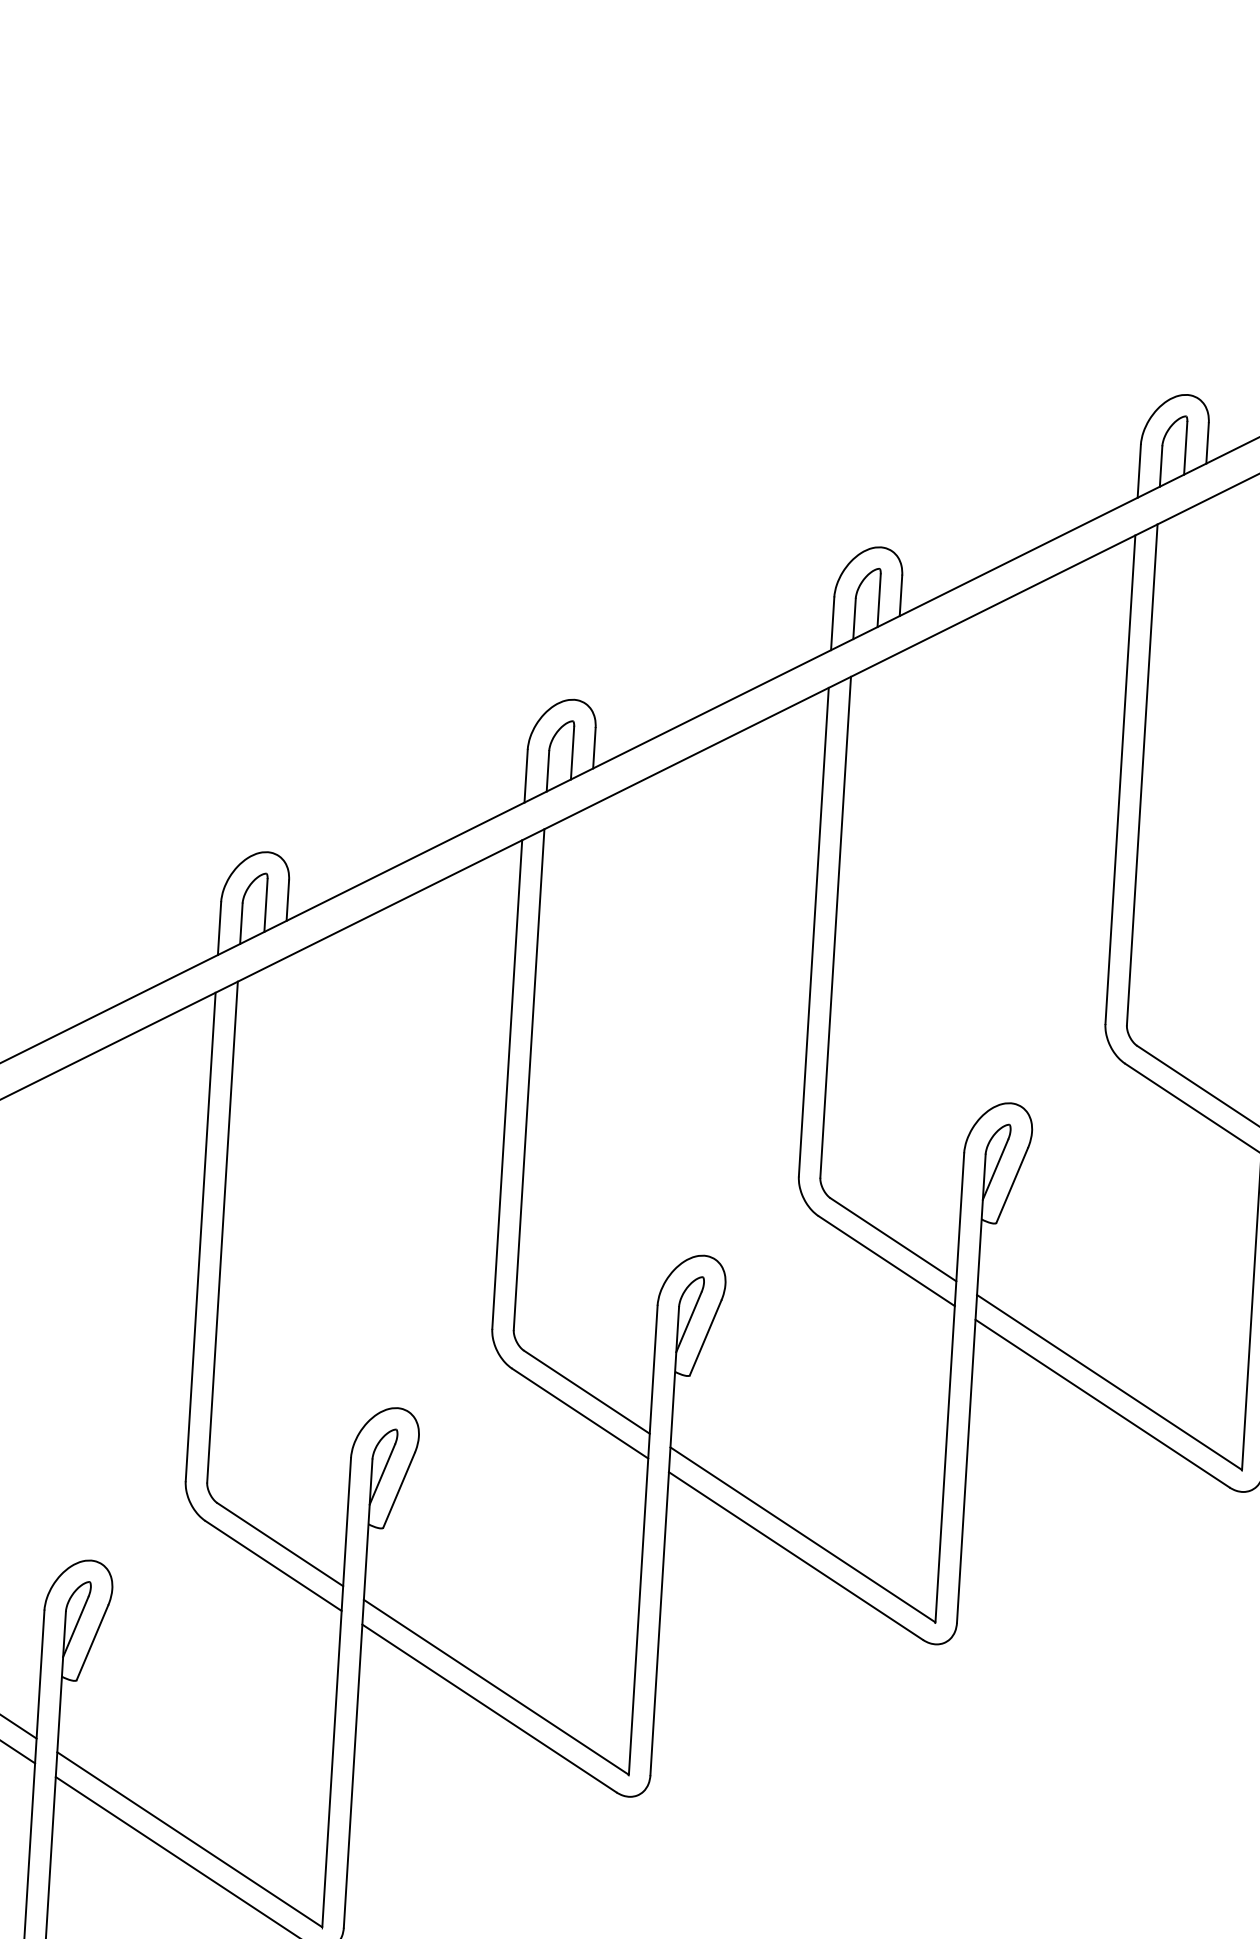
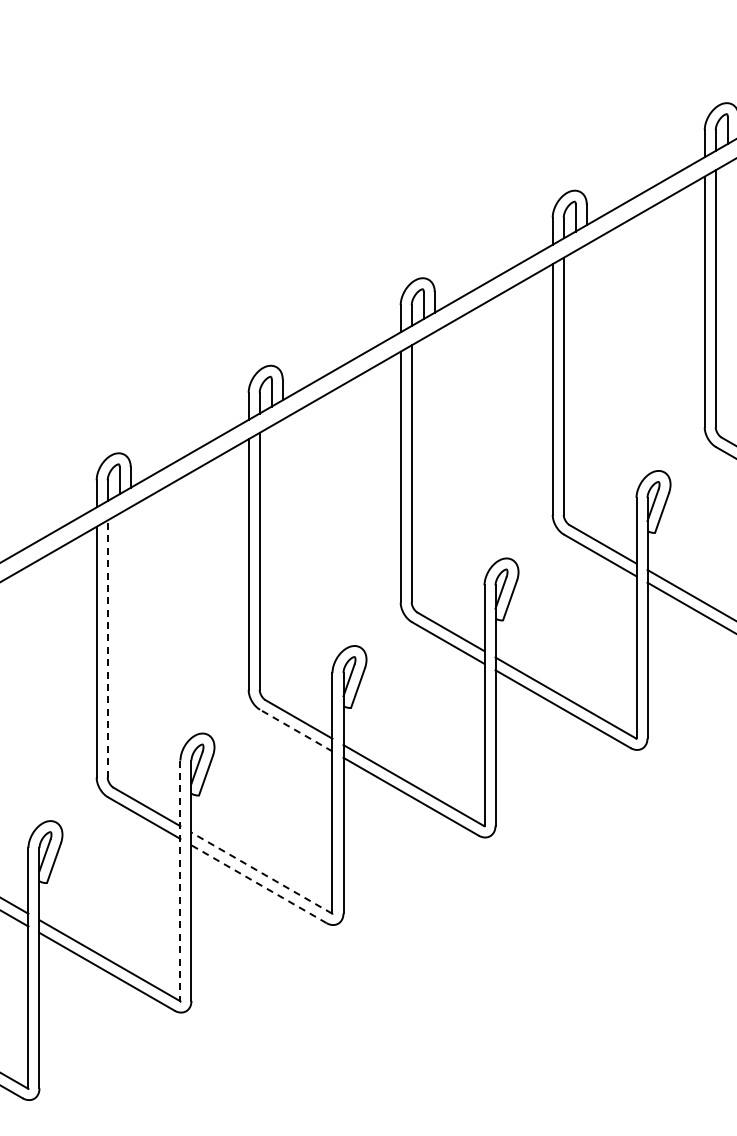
line: (222, 1233) -> (107, 649), solid -> dashed
line: (580, 1413) -> (296, 730), solid -> dashed
line: (495, 1685) -> (261, 872), solid -> dashed
line: (336, 1693) -> (180, 881), solid -> dashed
line: (490, 1709) -> (259, 884), solid -> dashed

